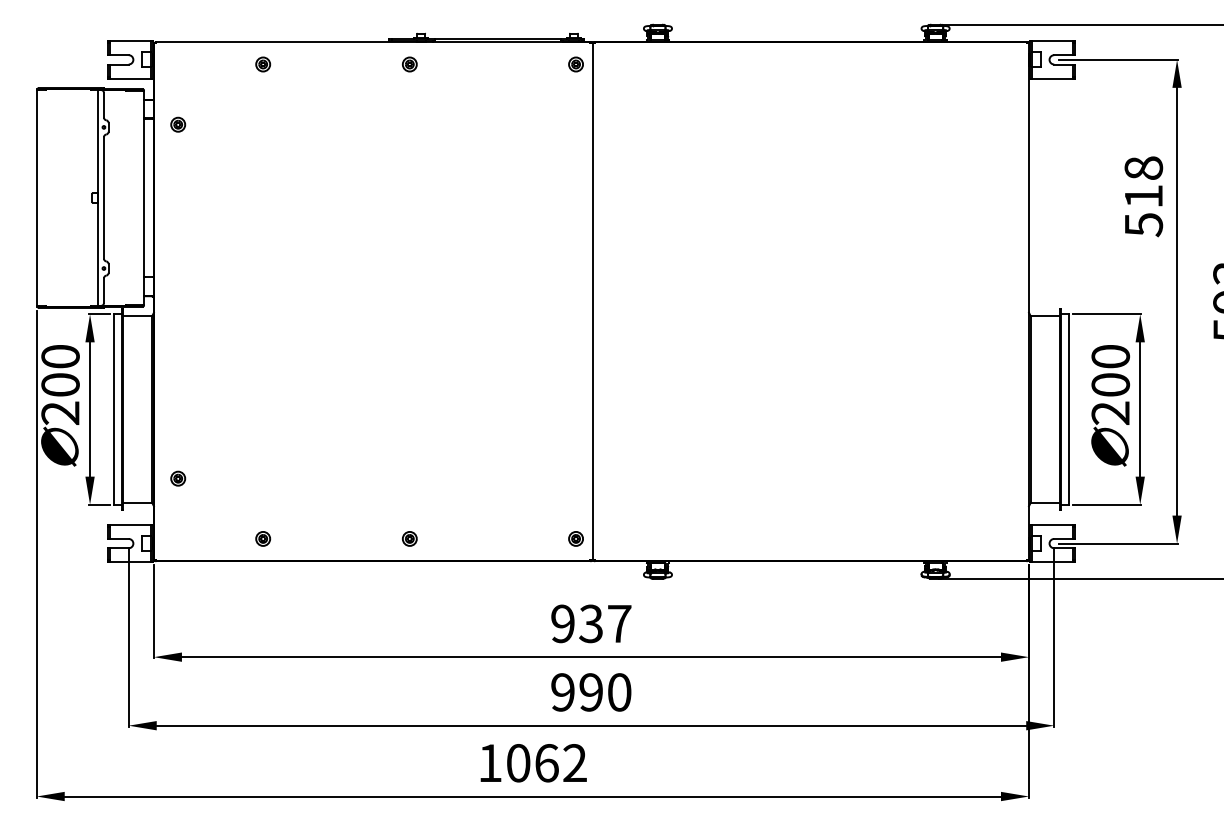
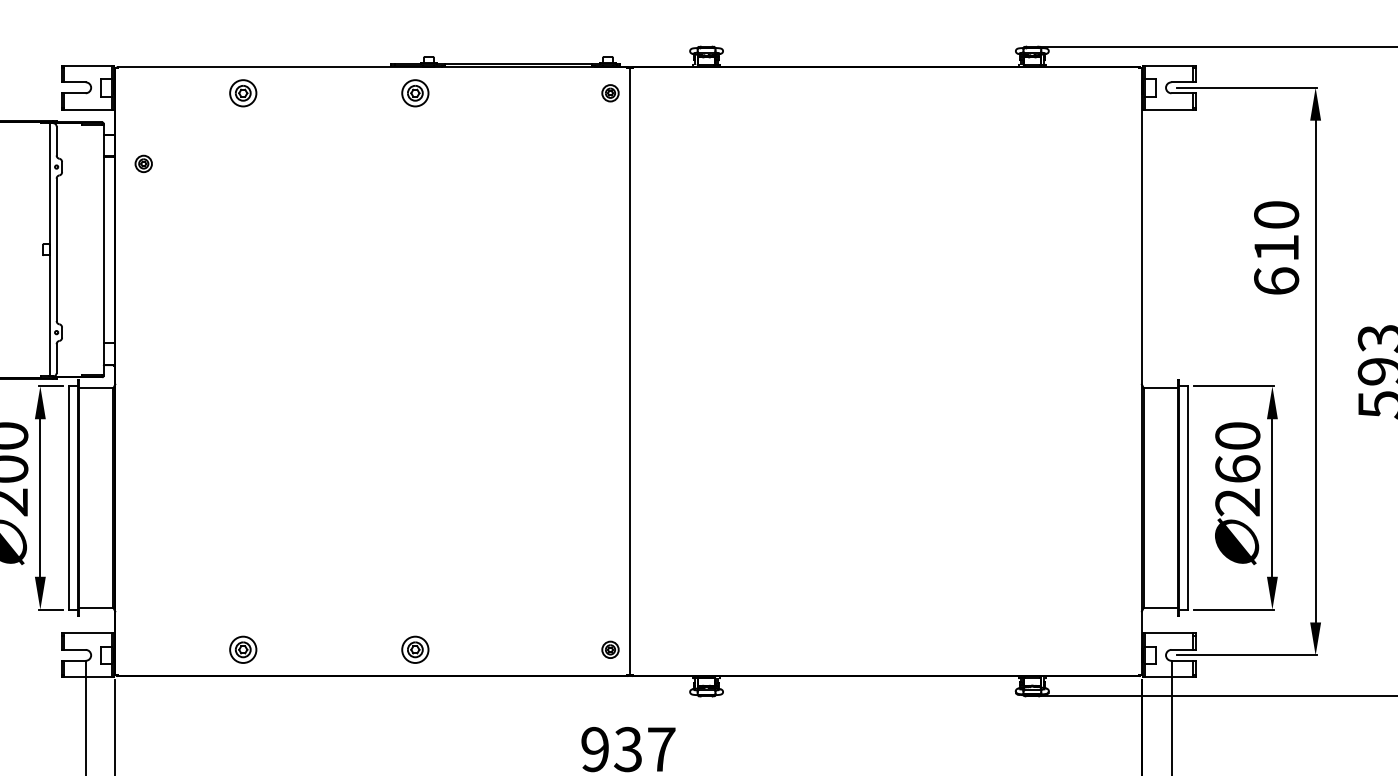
part: (263, 64) -> (243, 93), size x1.6
part: (409, 64) -> (415, 93), size x1.6
text: (1143, 196) -> (1276, 248), 518 -> 610
text: (1110, 384) -> (1237, 468), 200 -> 260
part: (178, 478) -> (144, 578), removed
part: (263, 538) -> (243, 649), size x1.6
part: (409, 538) -> (415, 649), size x1.6

